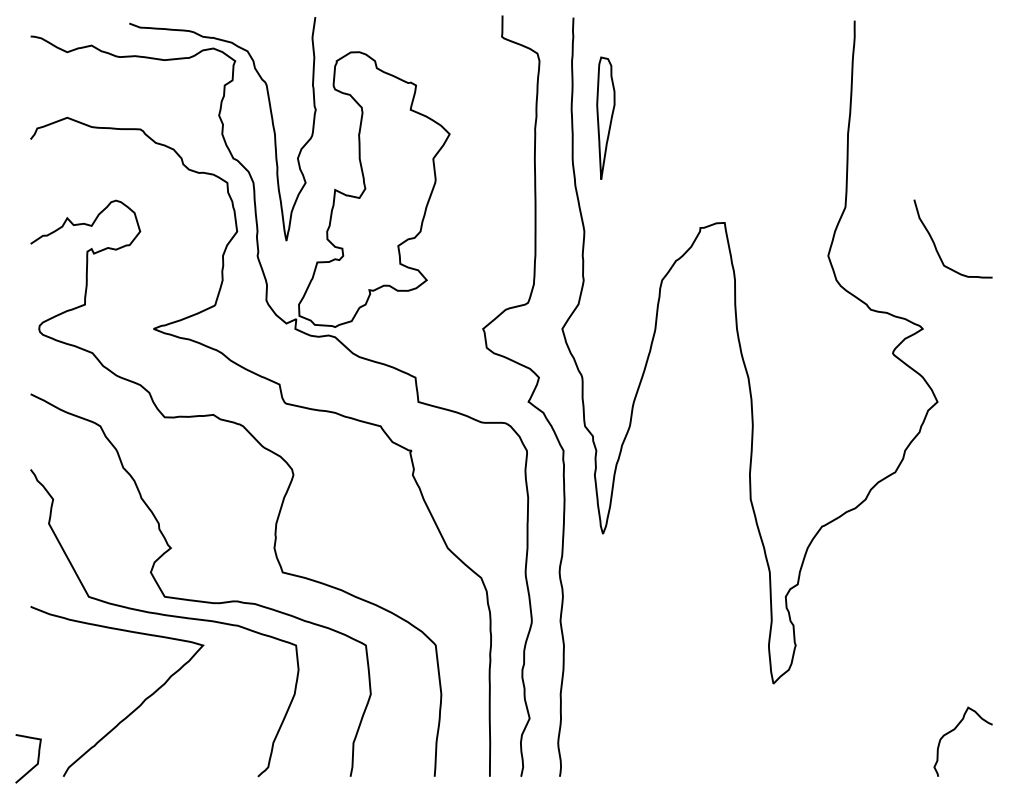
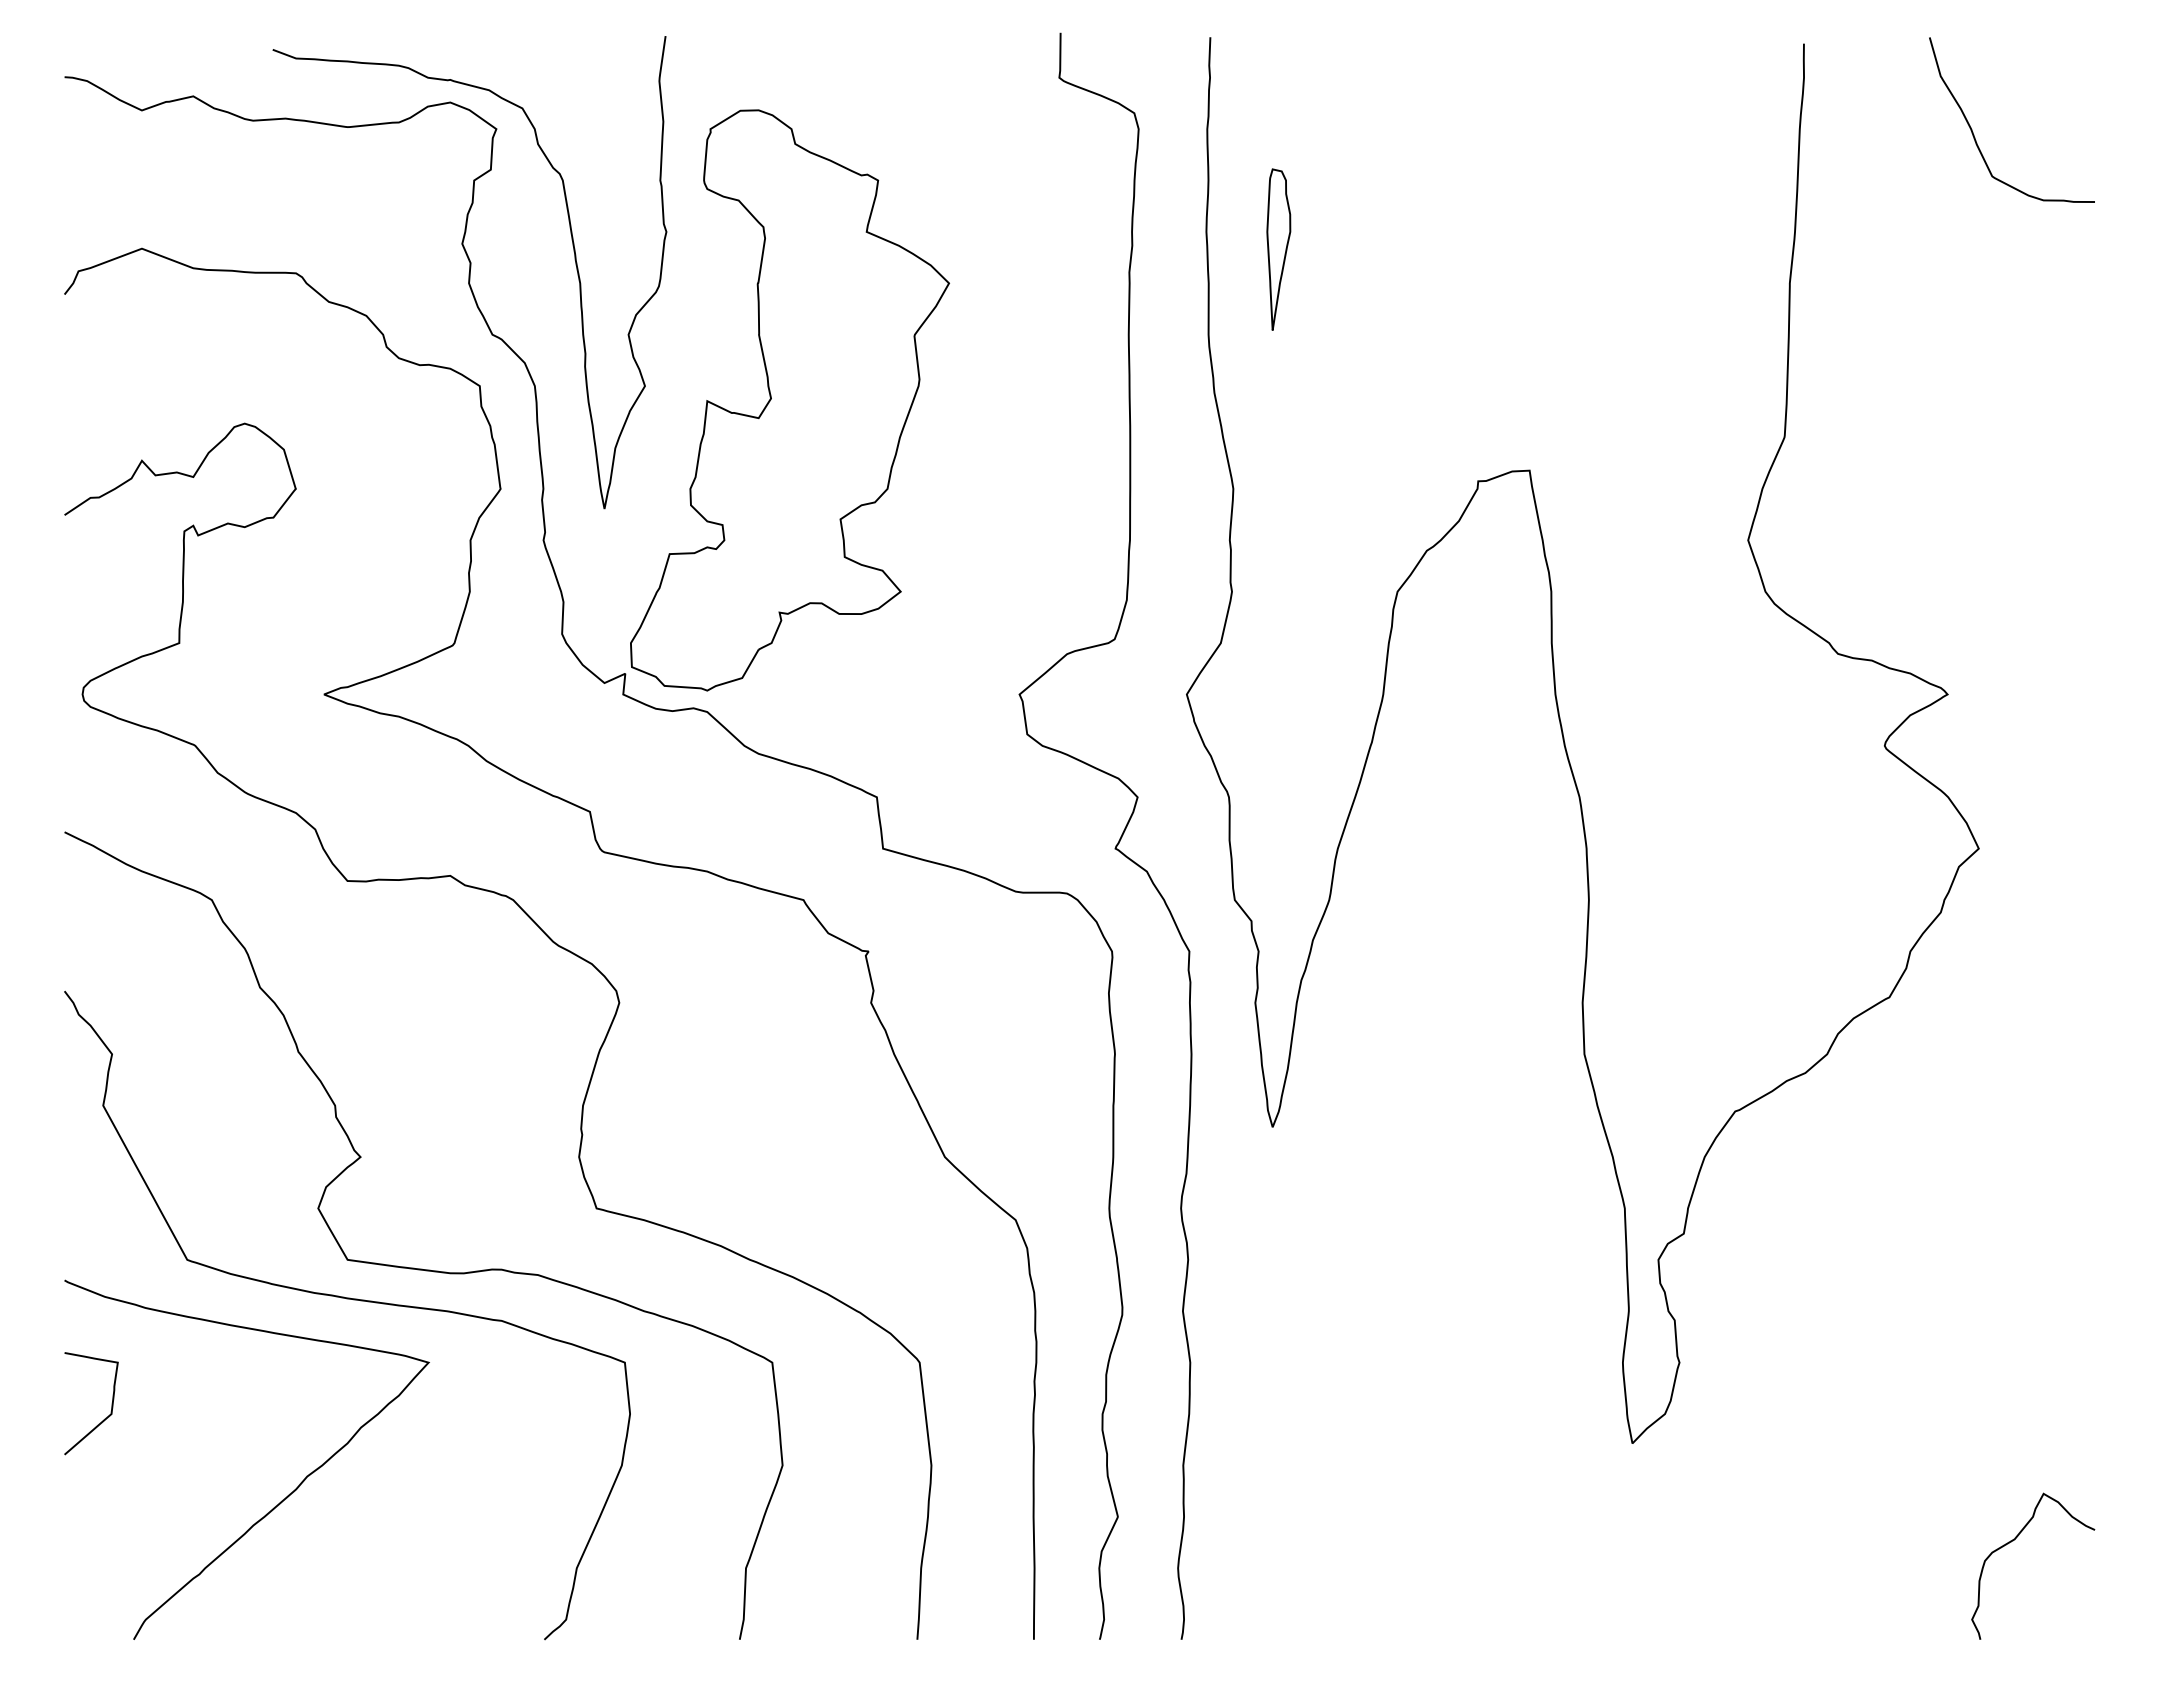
part: (605, 117) -> (1277, 248), size x0.62
curve: (936, 246) -> (1976, 136), moved
curve: (37, 758) -> (110, 1402), moved

